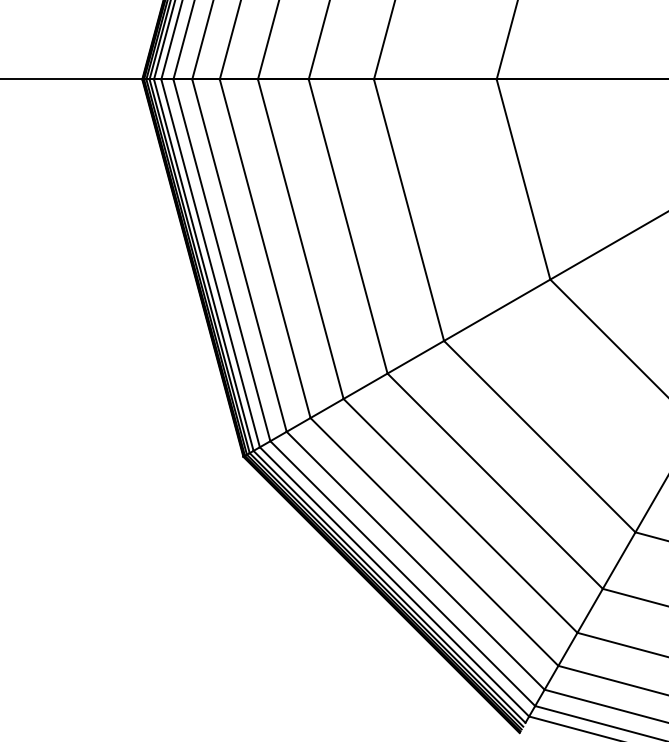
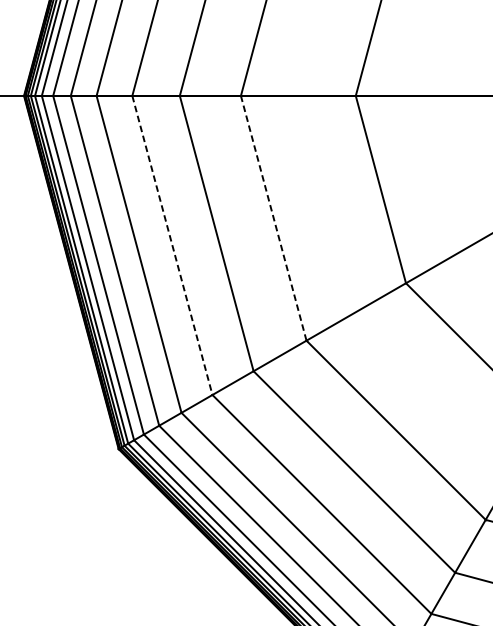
line: (408, 209) -> (273, 217), solid -> dashed
line: (300, 239) -> (172, 245), solid -> dashed

